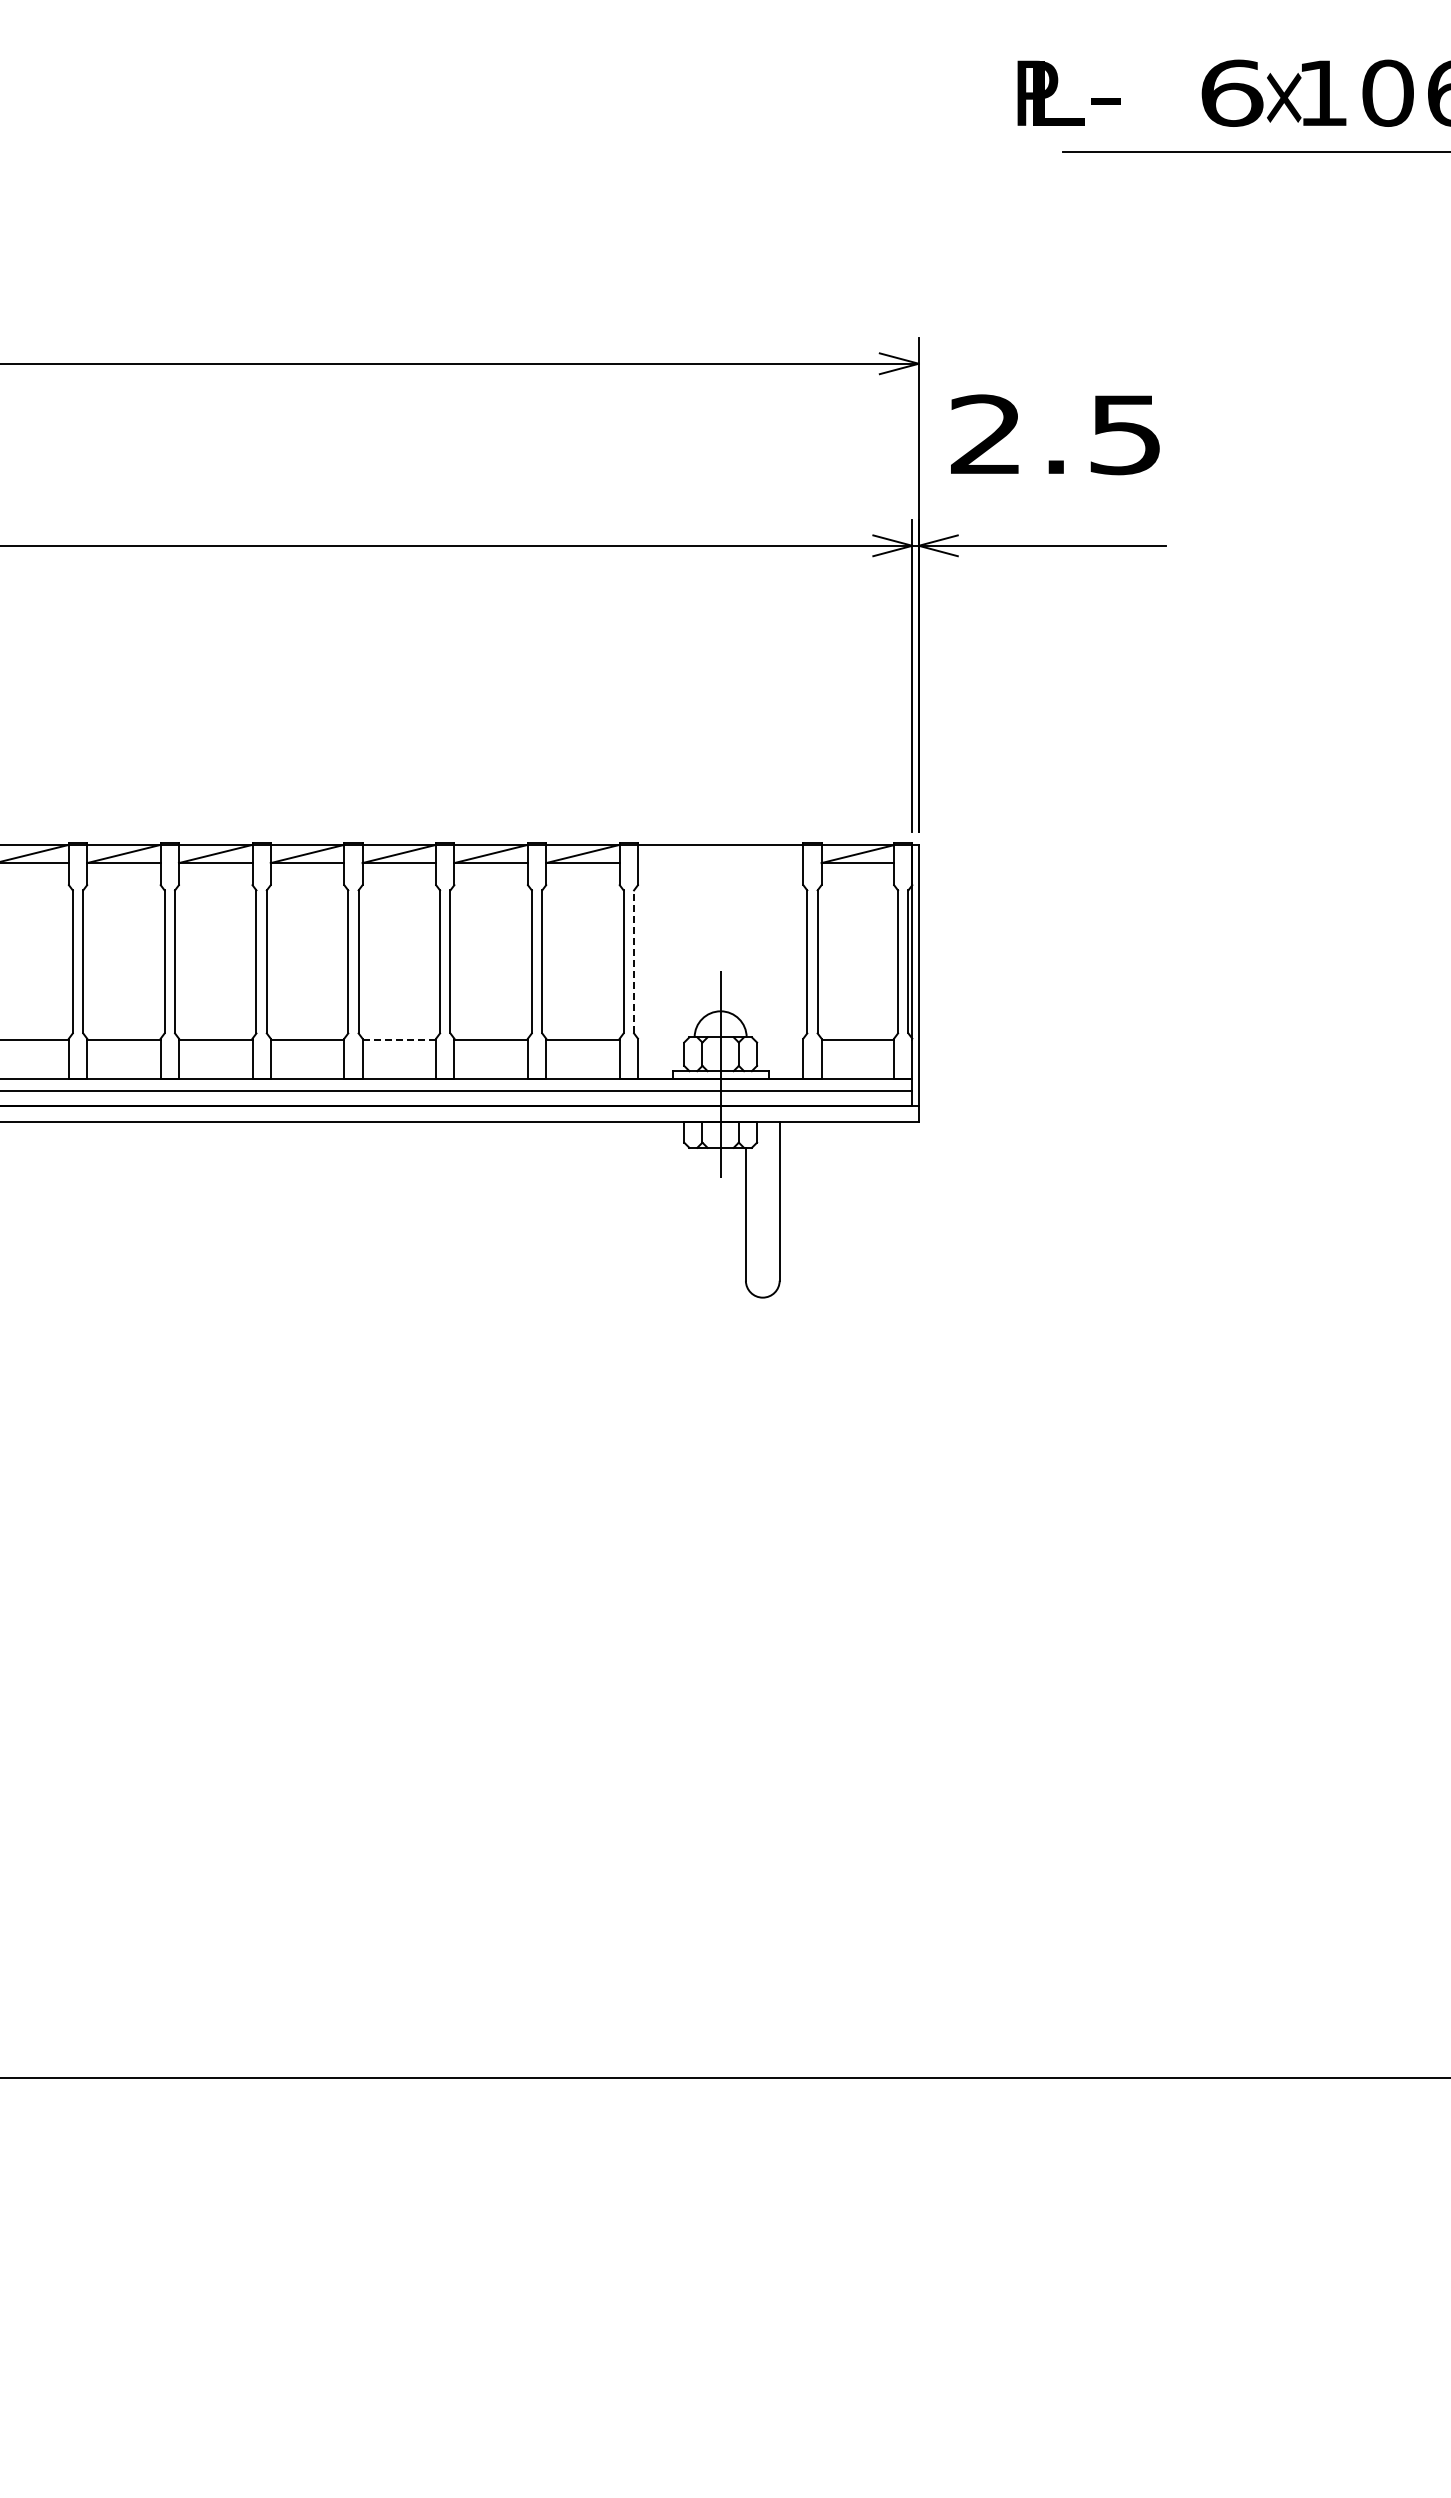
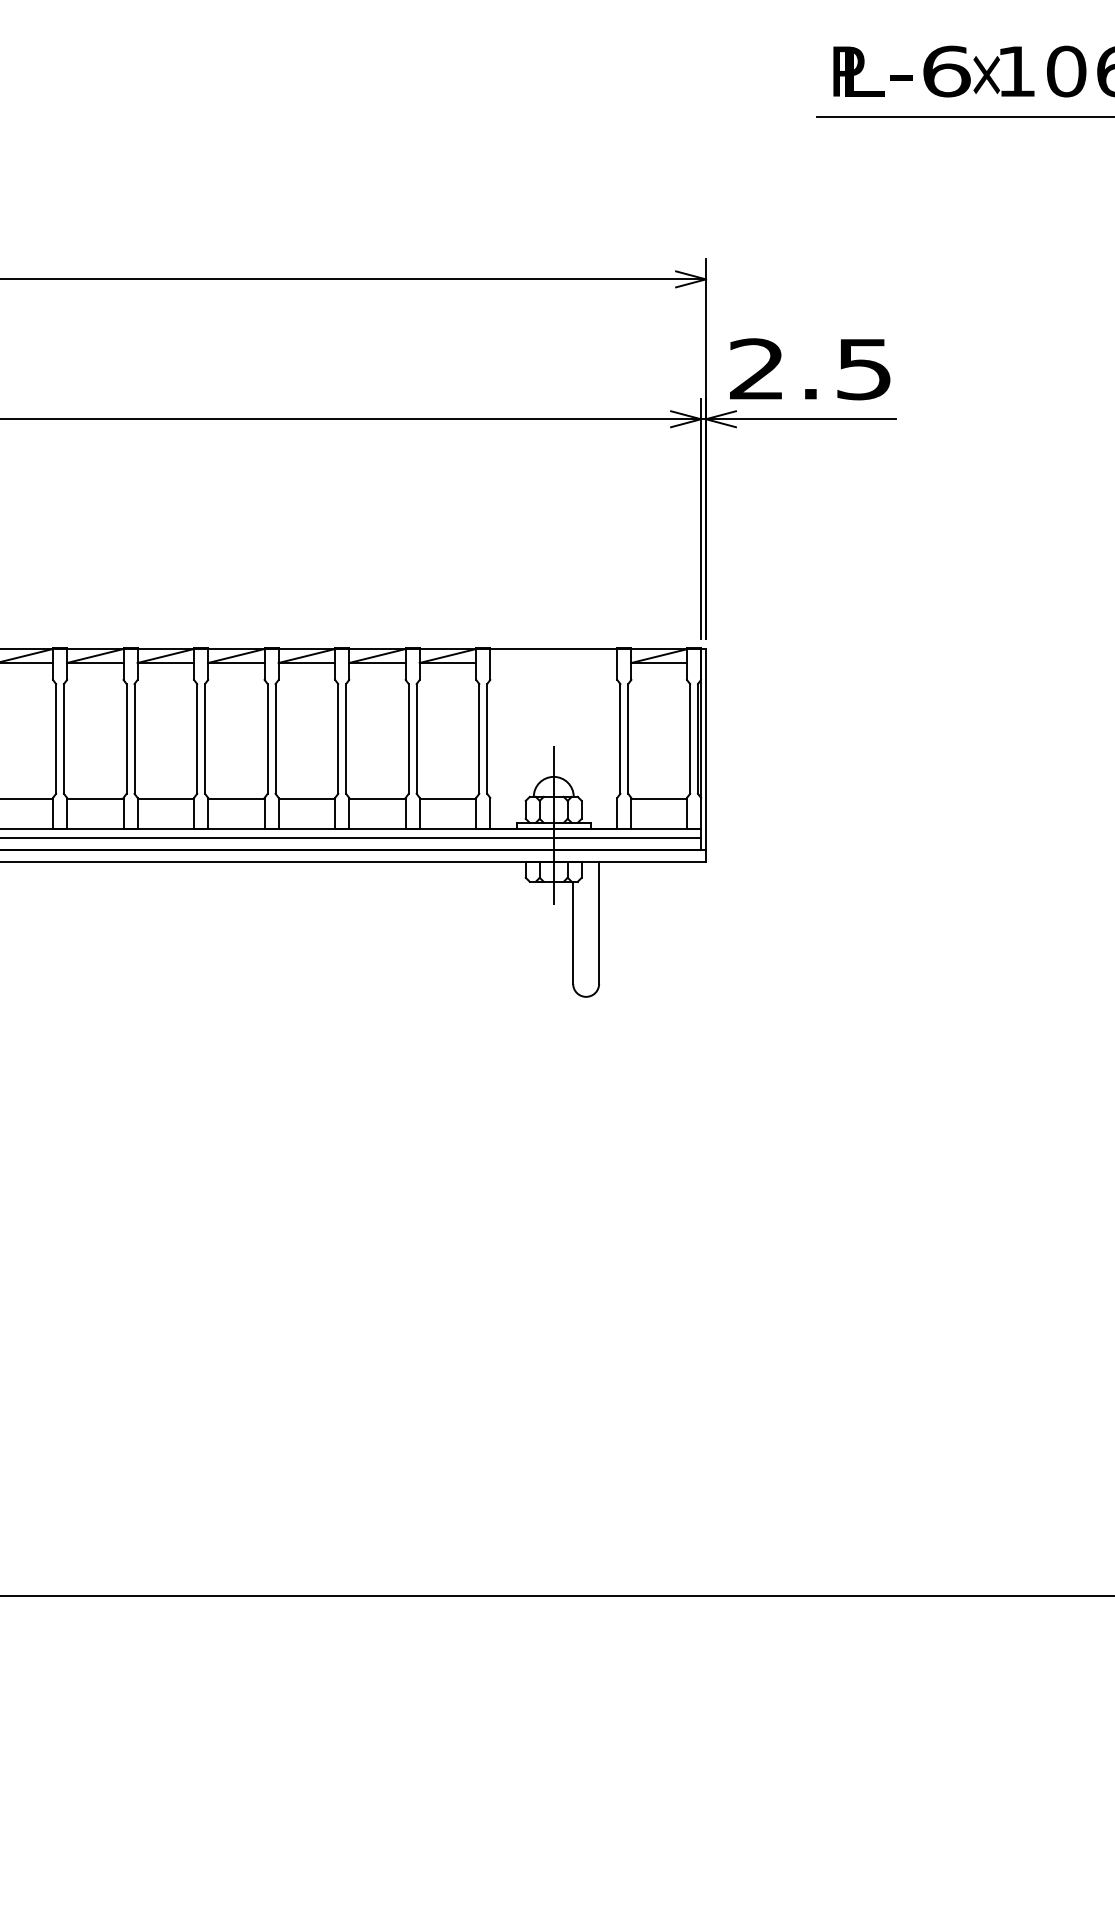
text: (1068, 92) -> (872, 70), moved
text: (1055, 434) -> (810, 369), moved
line: (634, 961) -> (487, 738), dashed -> solid
line: (399, 1039) -> (307, 798), dashed -> solid

